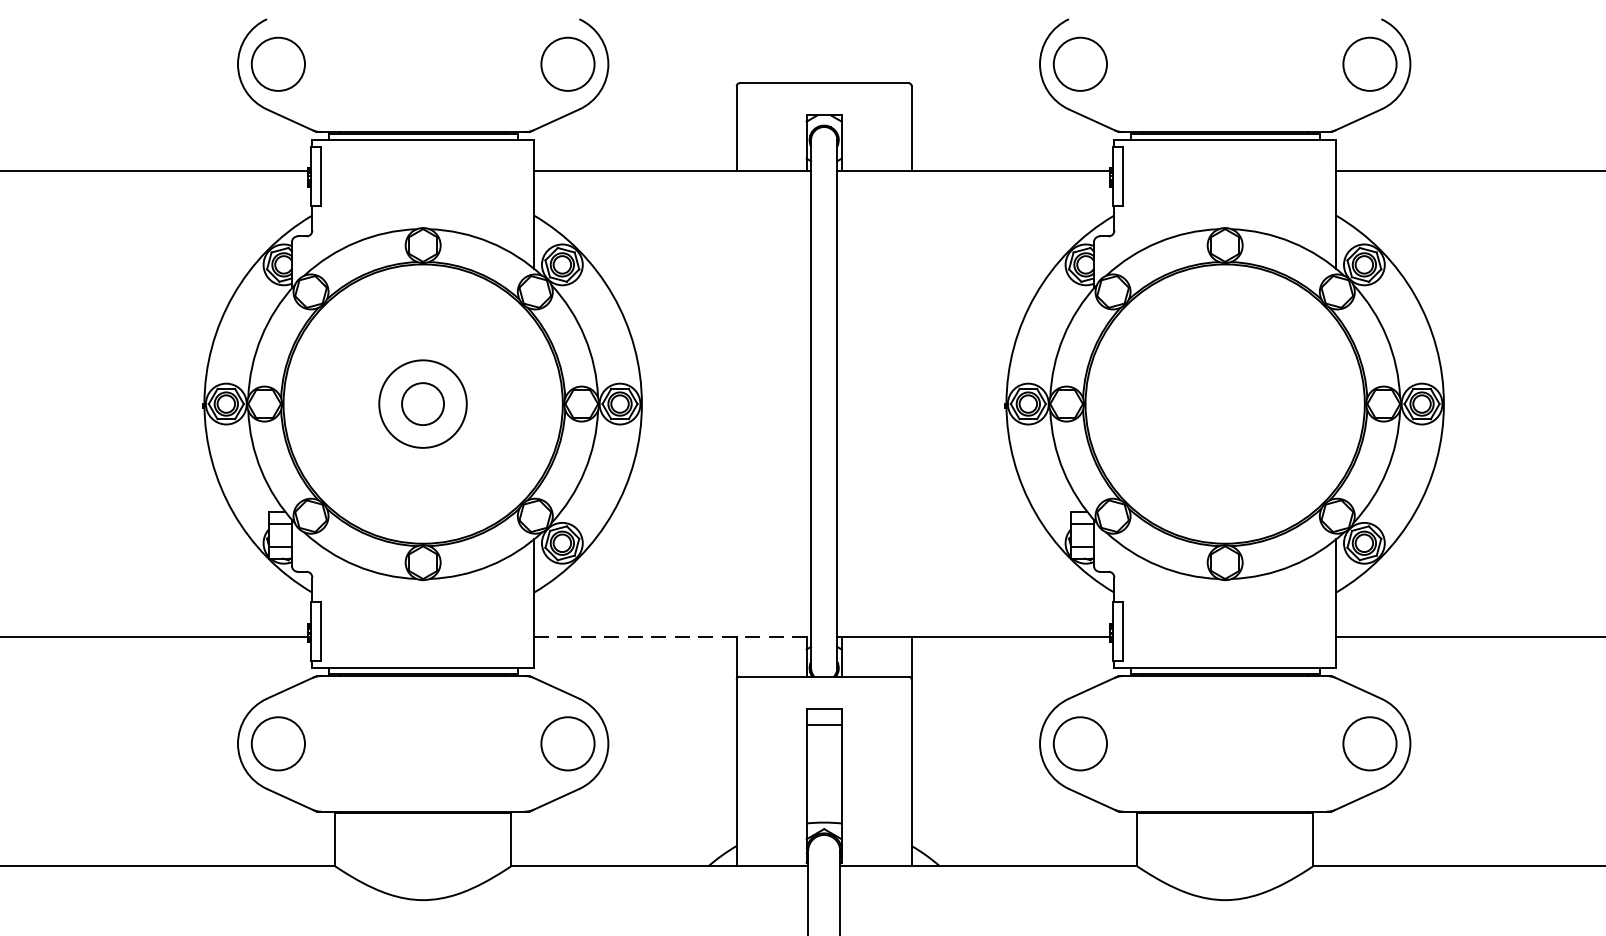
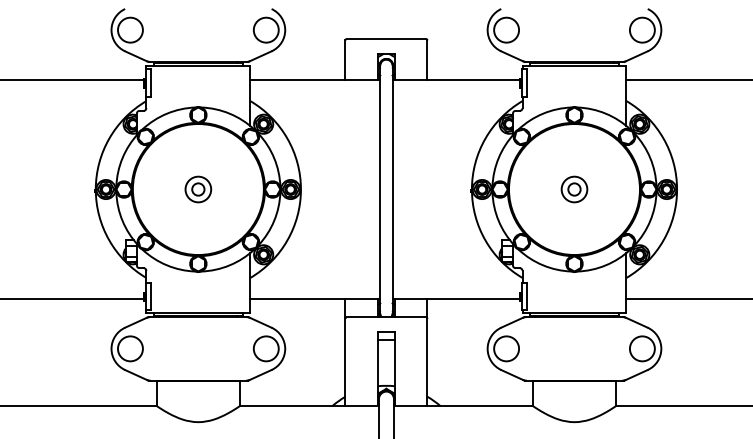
part: (423, 404) -> (198, 189), size x0.62
part: (1225, 404) -> (574, 189), added
line: (672, 636) -> (315, 298), dashed -> solid

